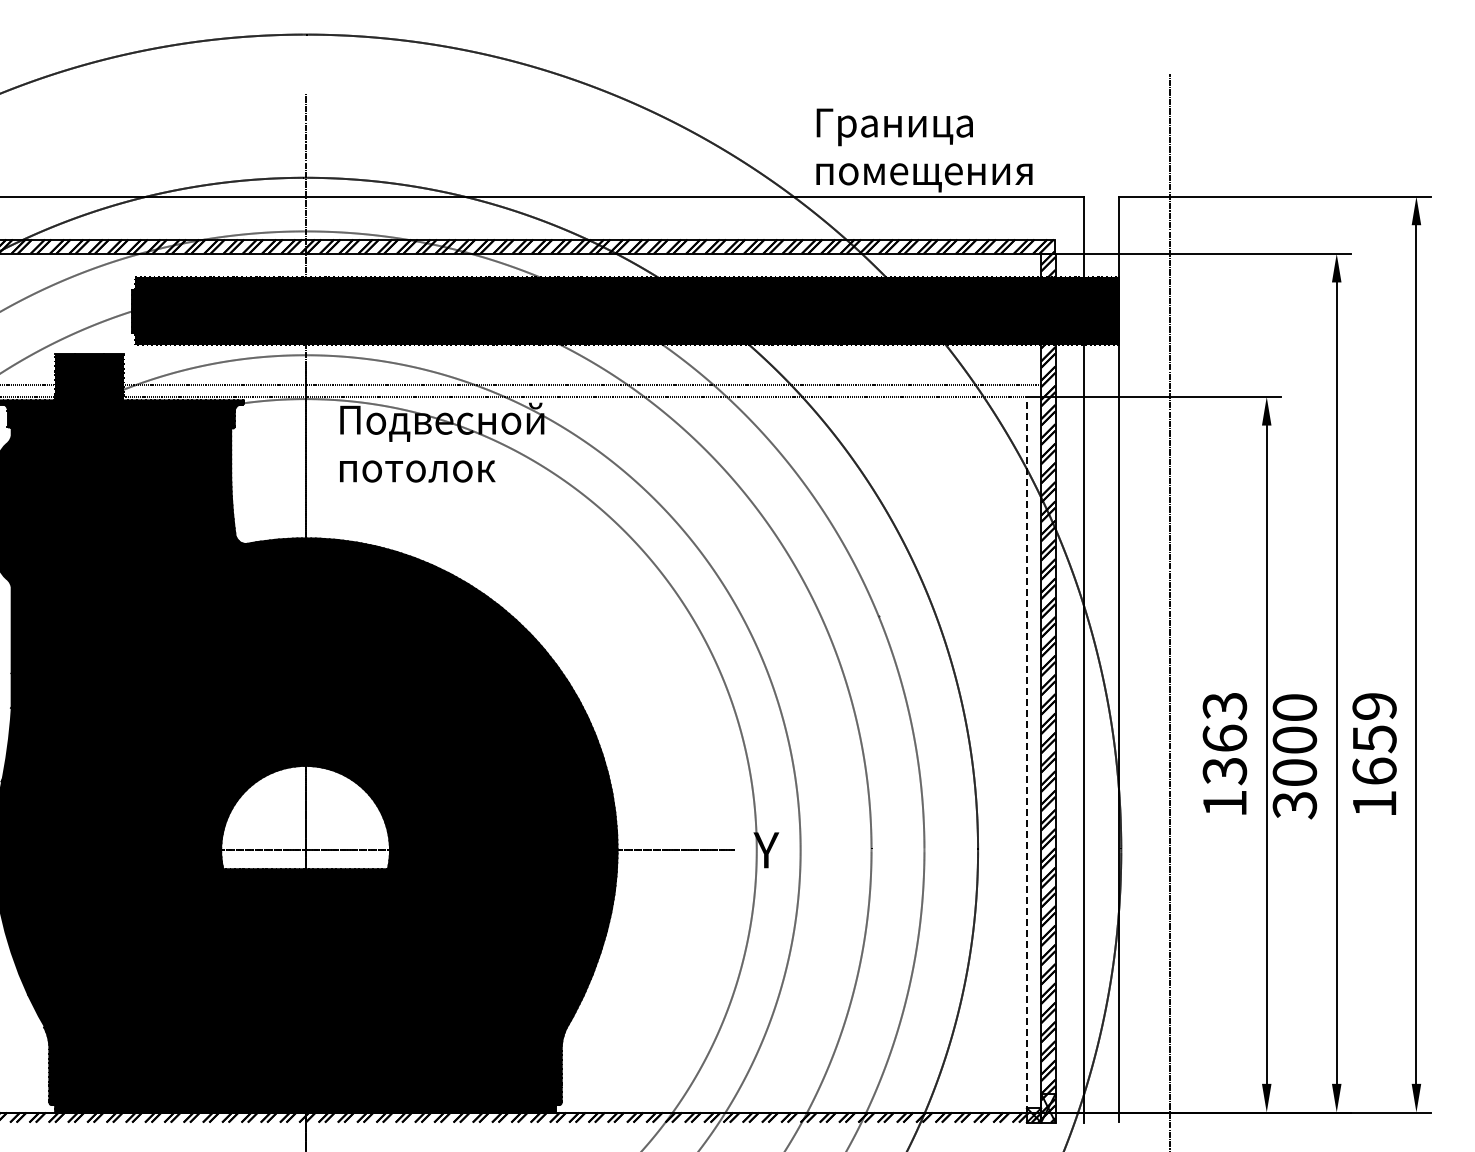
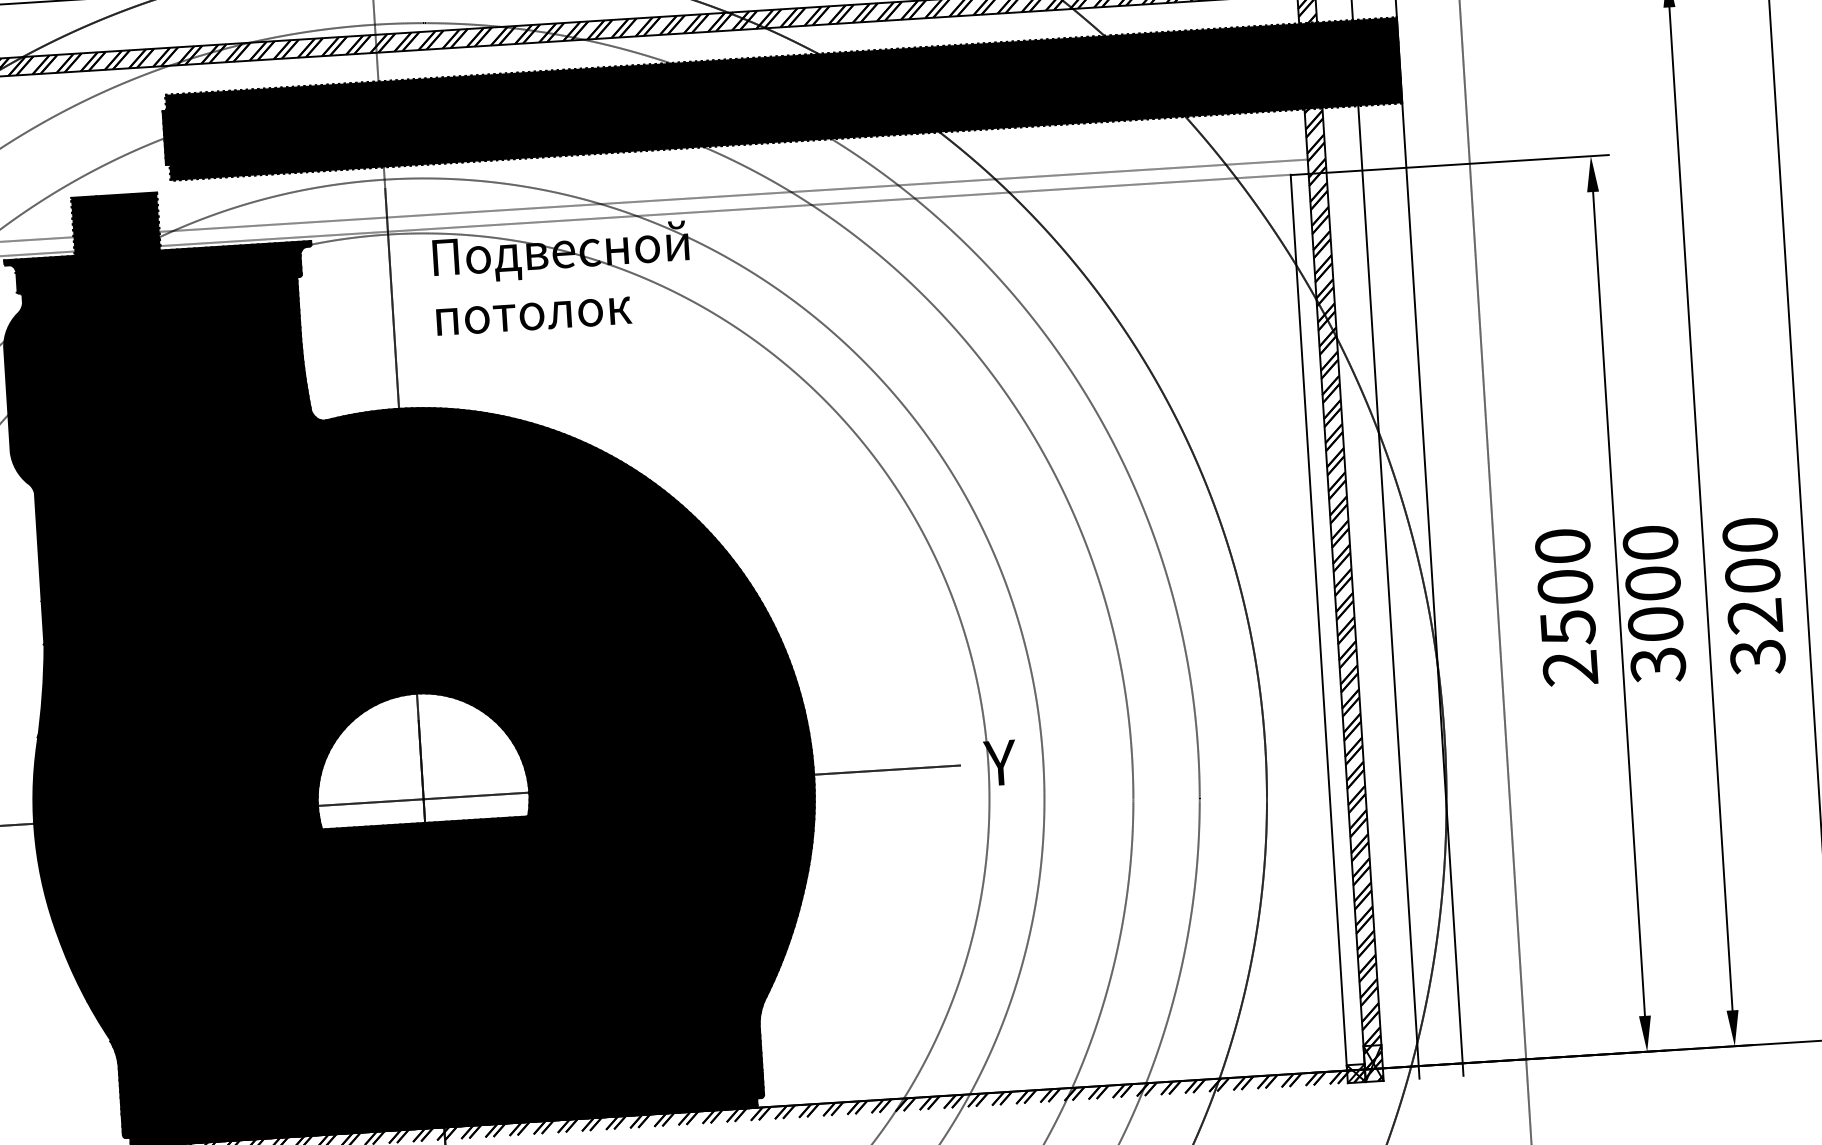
line: (1026, 754) -> (1318, 622), dashed -> solid
text: (1224, 754) -> (1566, 607), 1363 -> 2500
text: (1374, 755) -> (1753, 596), 1659 -> 3200

